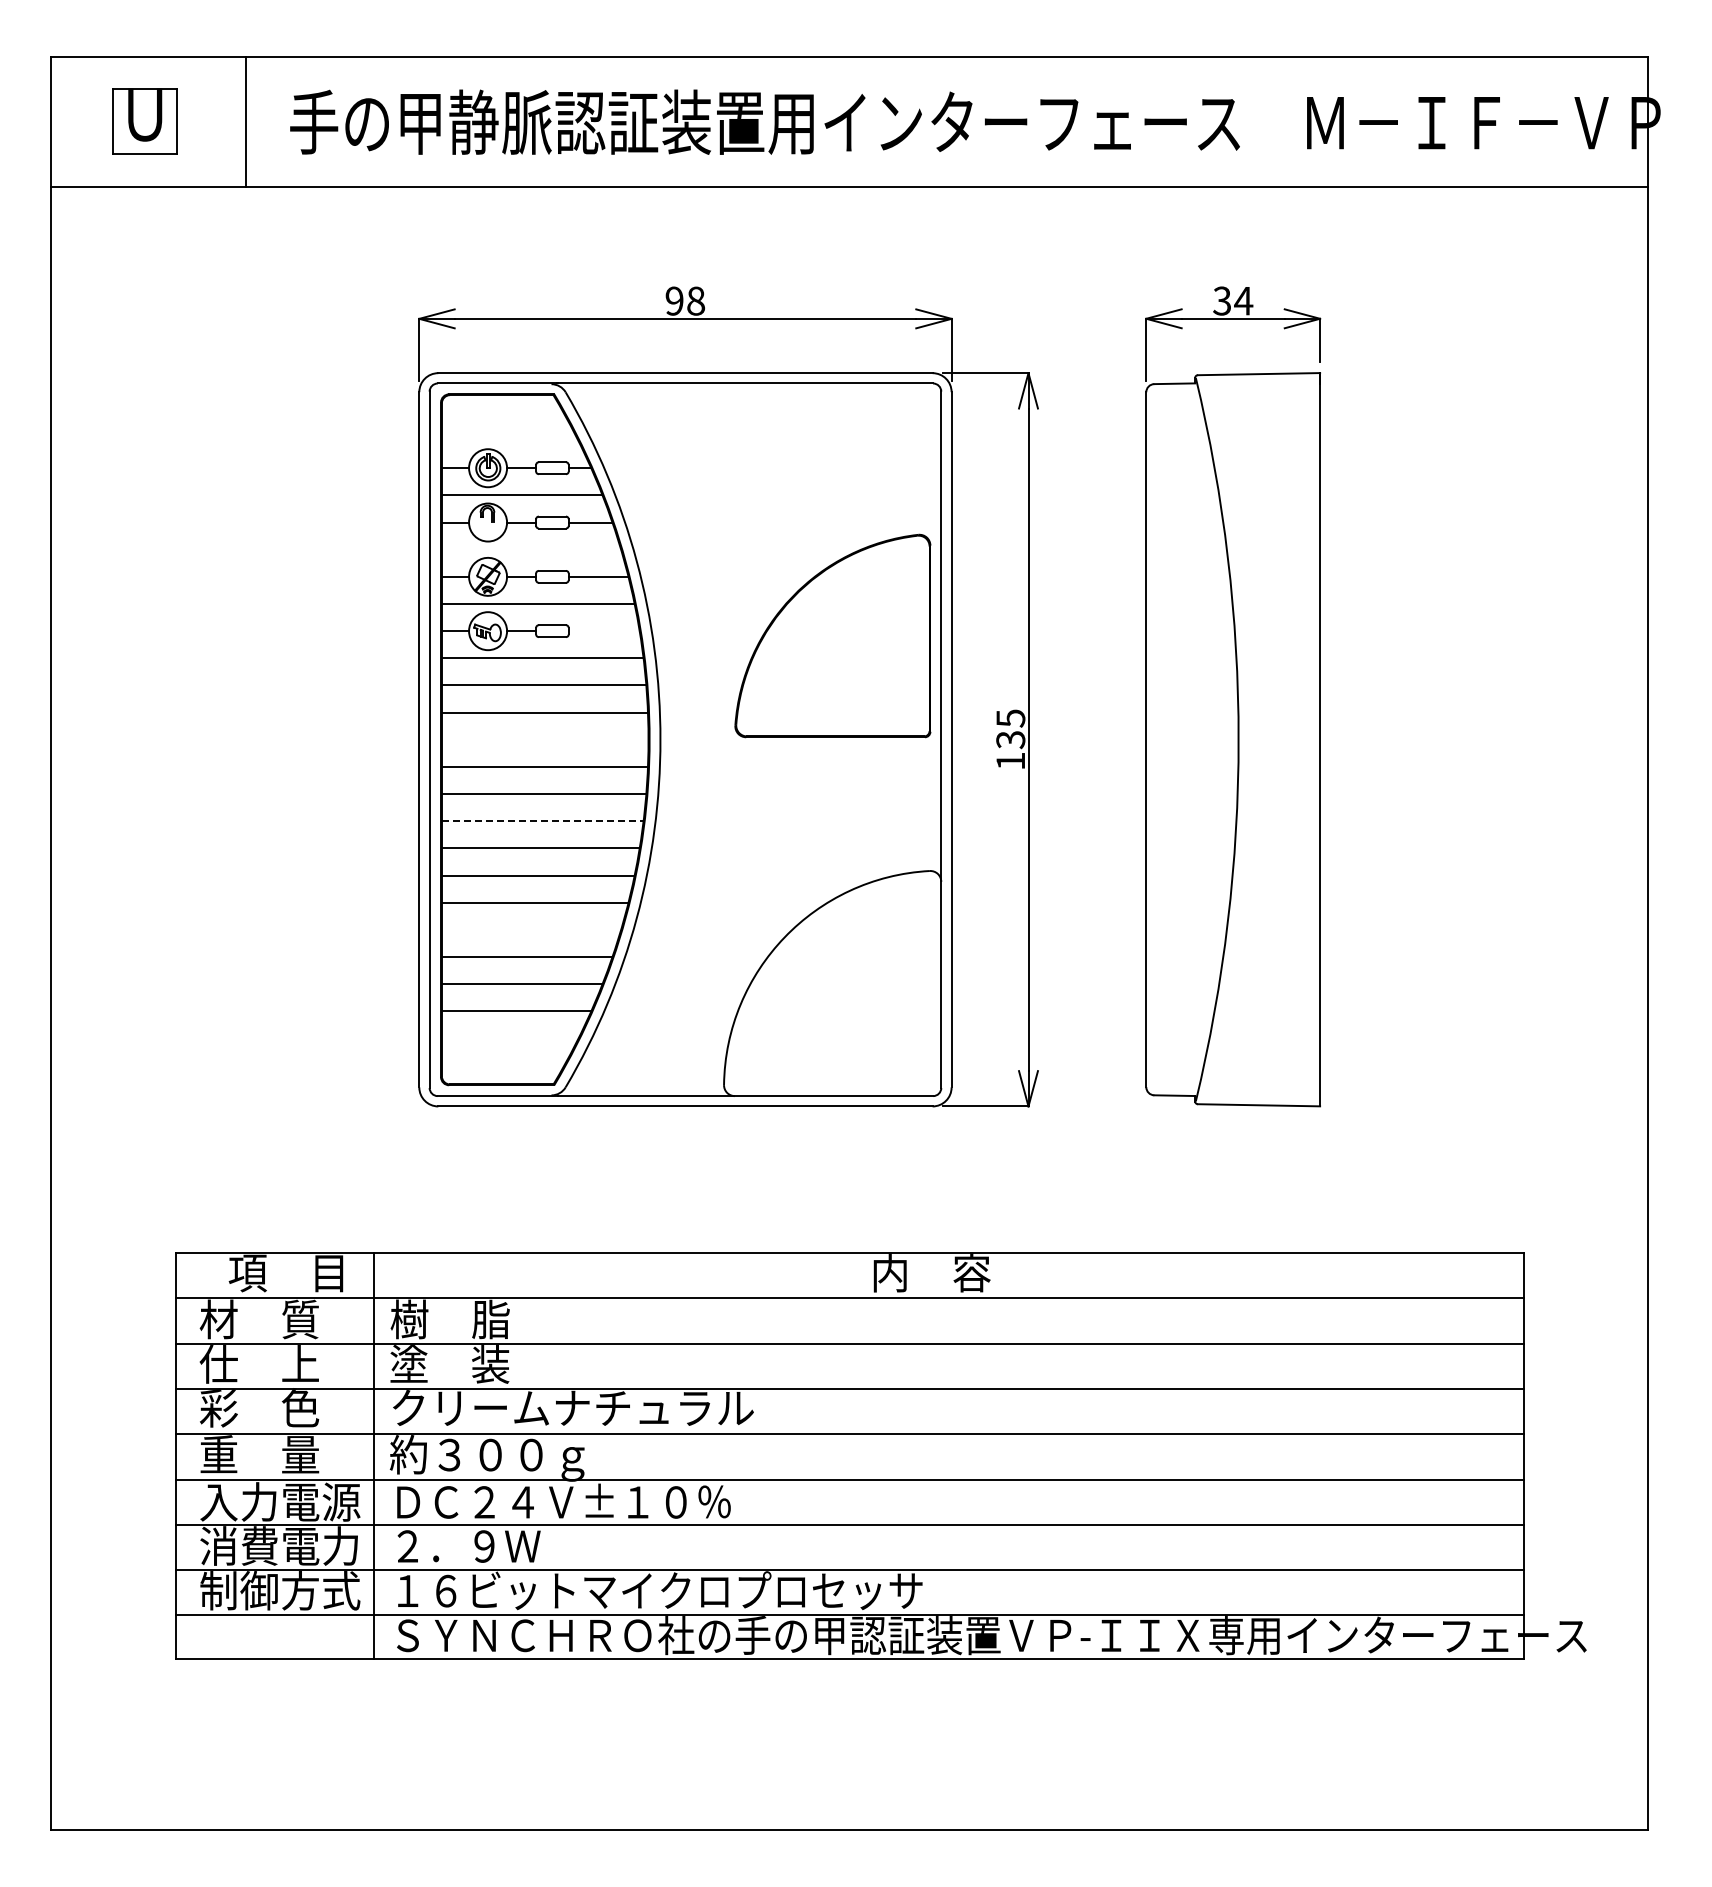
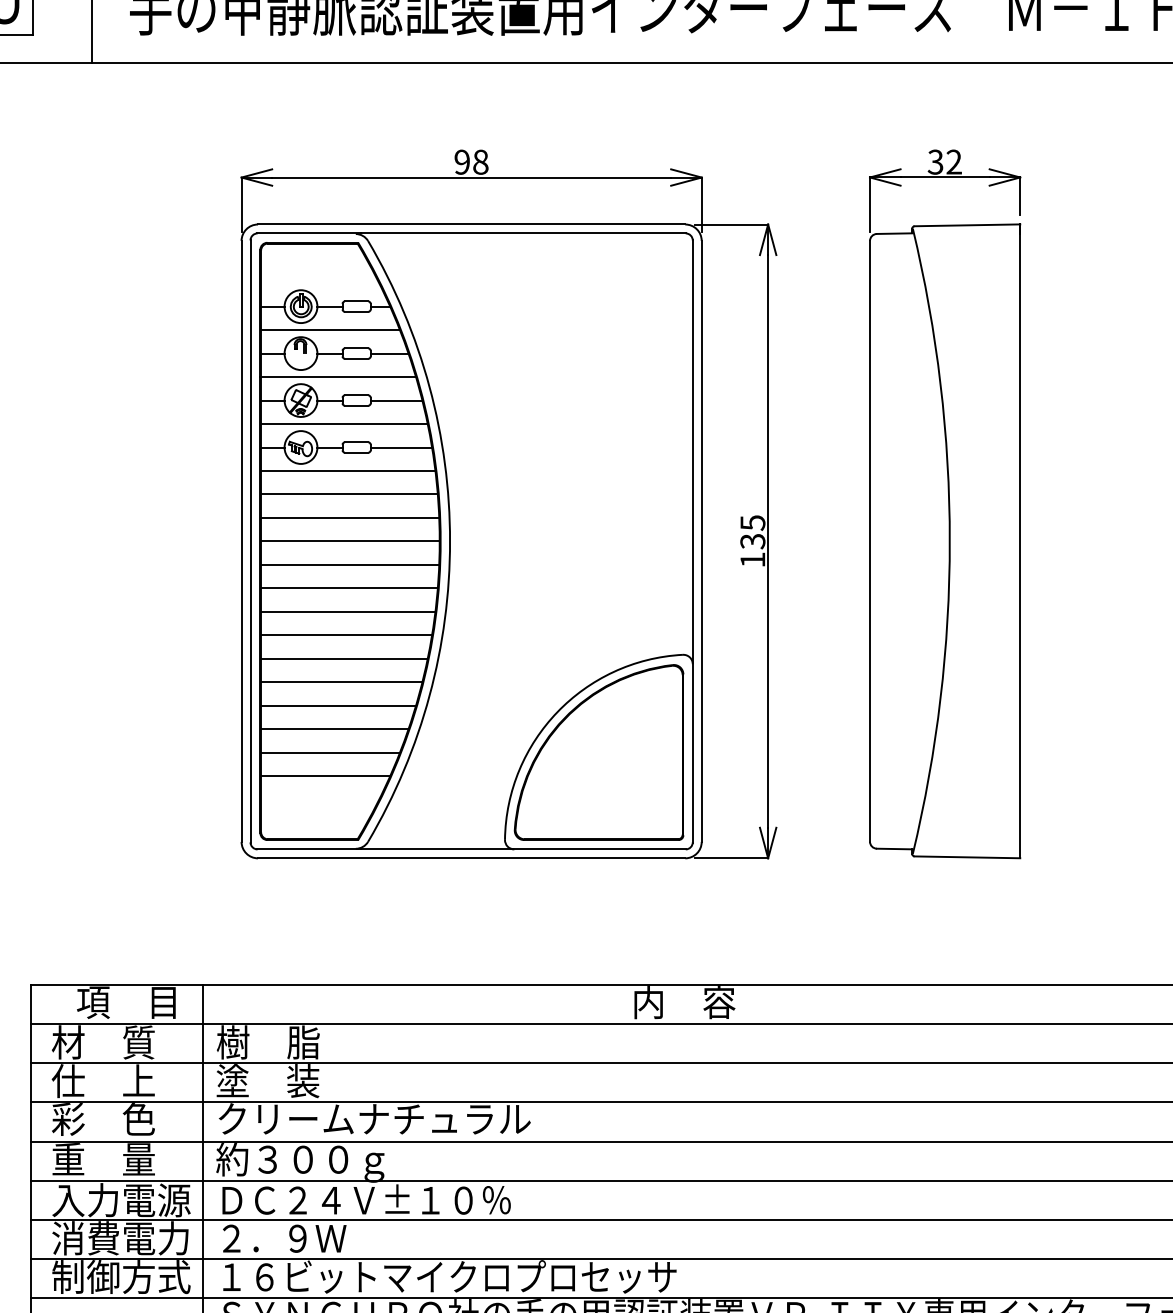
text: (1243, 300) -> (954, 161), 34 -> 32
line: (531, 549) -> (338, 376), added
line: (603, 631) -> (400, 447), added
part: (832, 635) -> (598, 752), moved
line: (544, 739) -> (349, 541), added
line: (542, 821) -> (348, 612), dashed -> solid
line: (531, 929) -> (338, 705), added

